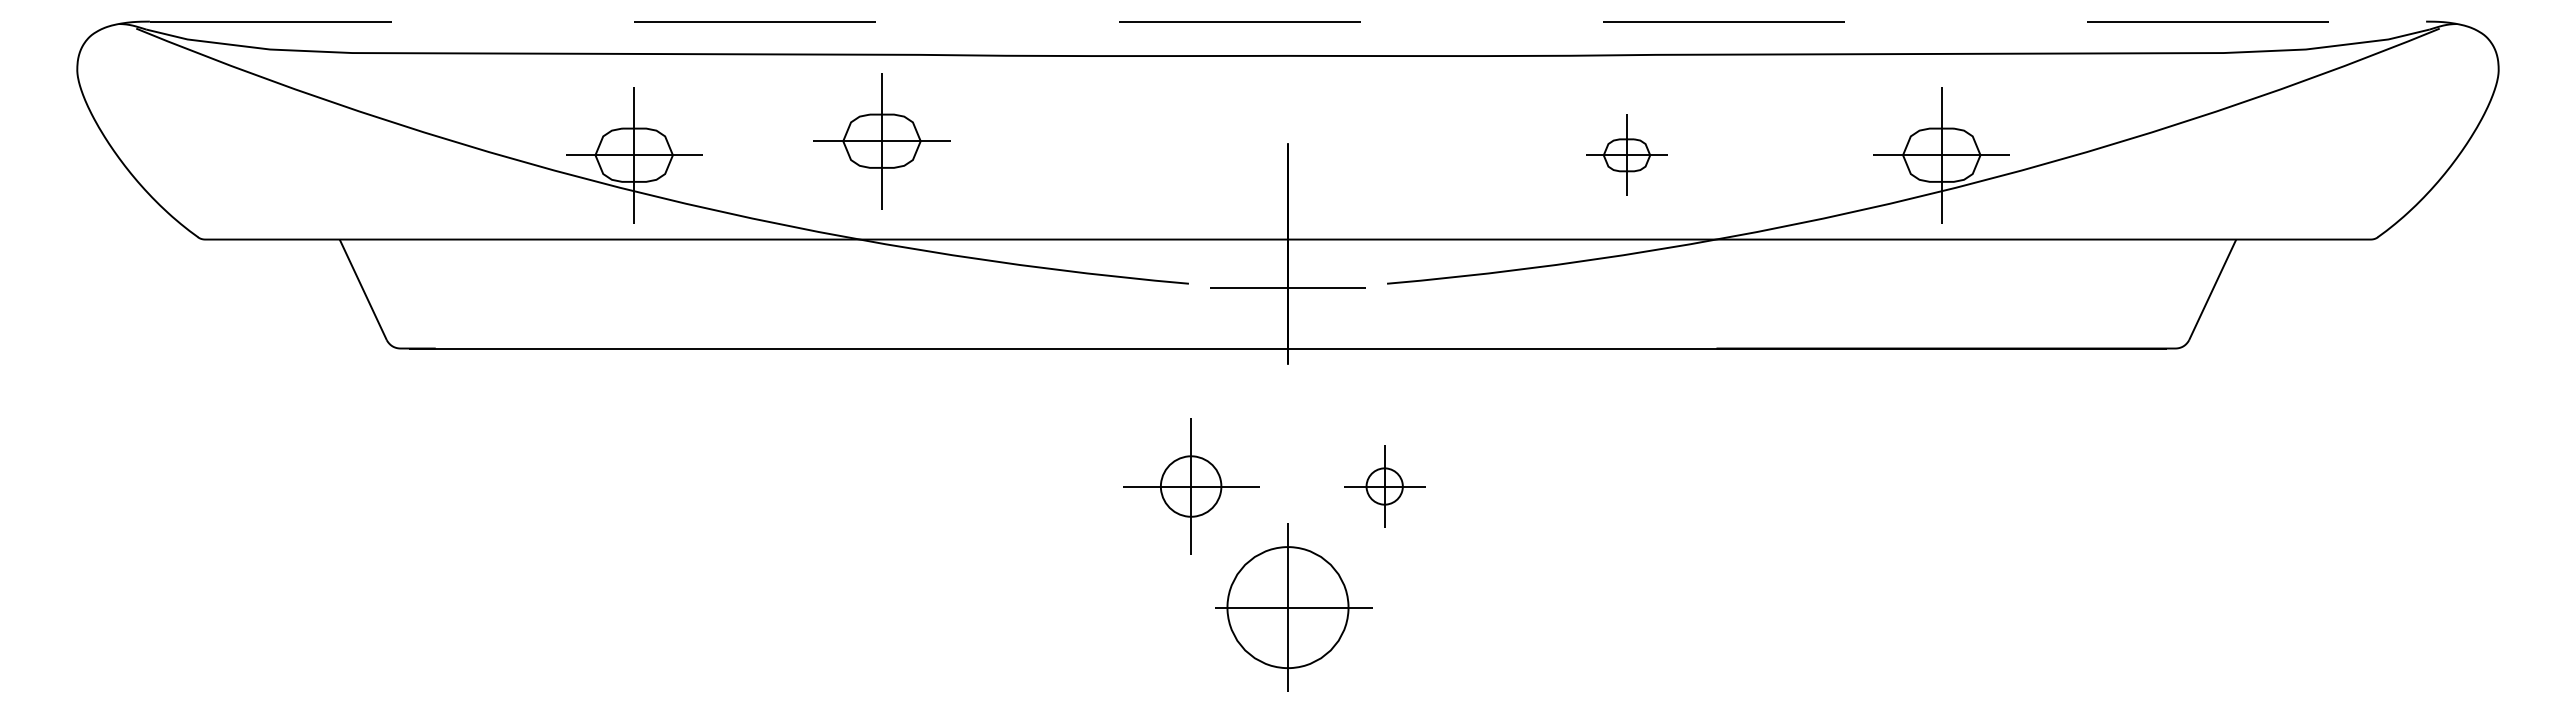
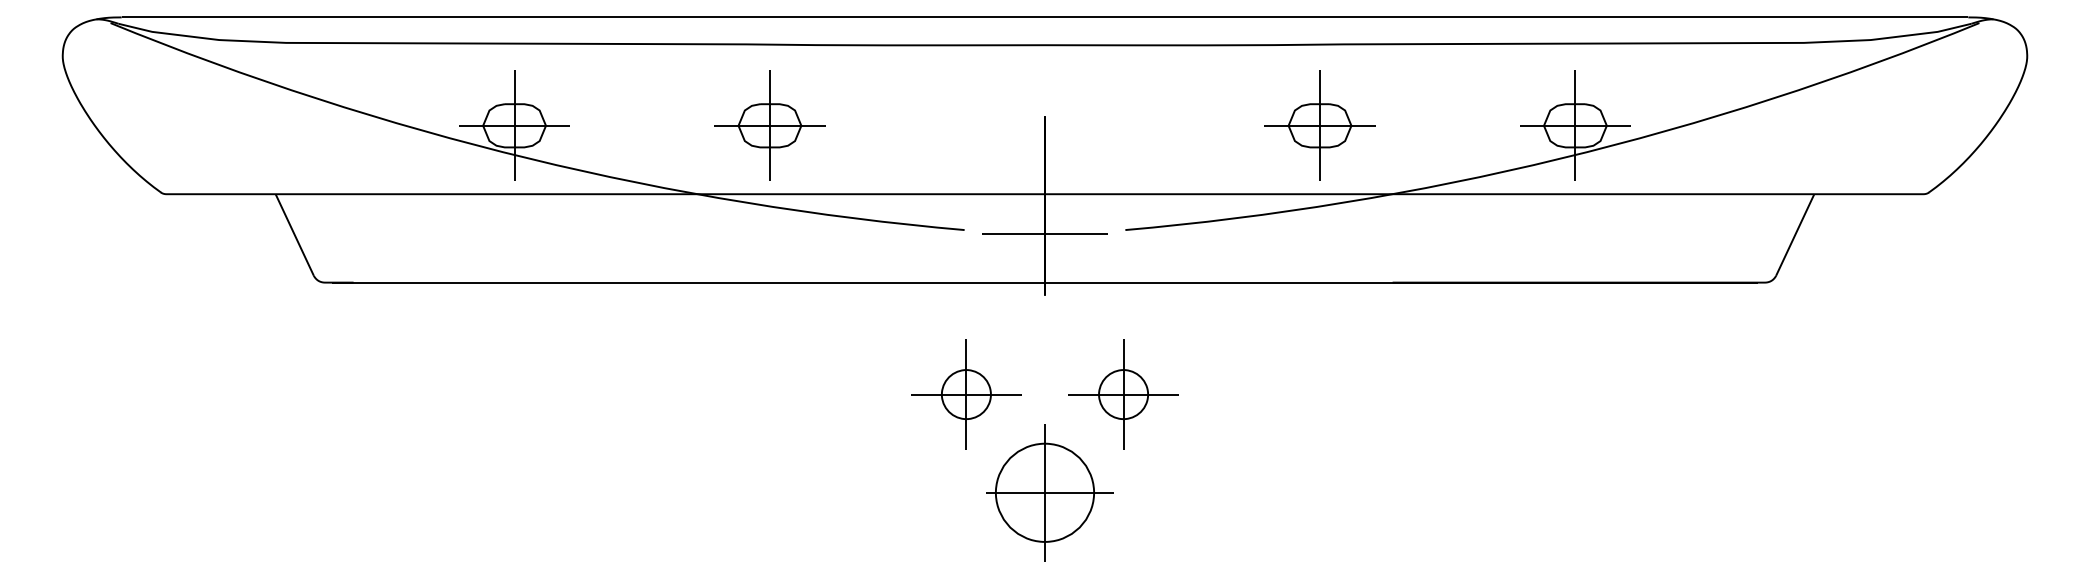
line: (1288, 21) -> (1045, 17), dashed -> solid
part: (881, 141) -> (769, 126), moved
part: (1626, 155) -> (1319, 126), size x1.67
part: (1384, 486) -> (1123, 394), size x1.67

